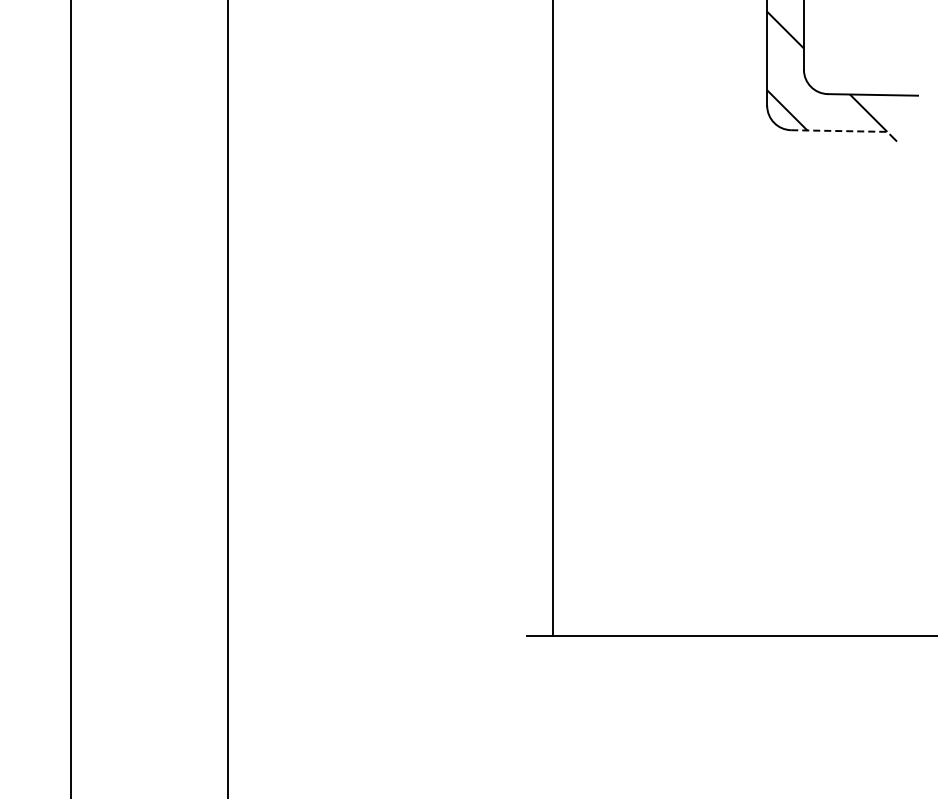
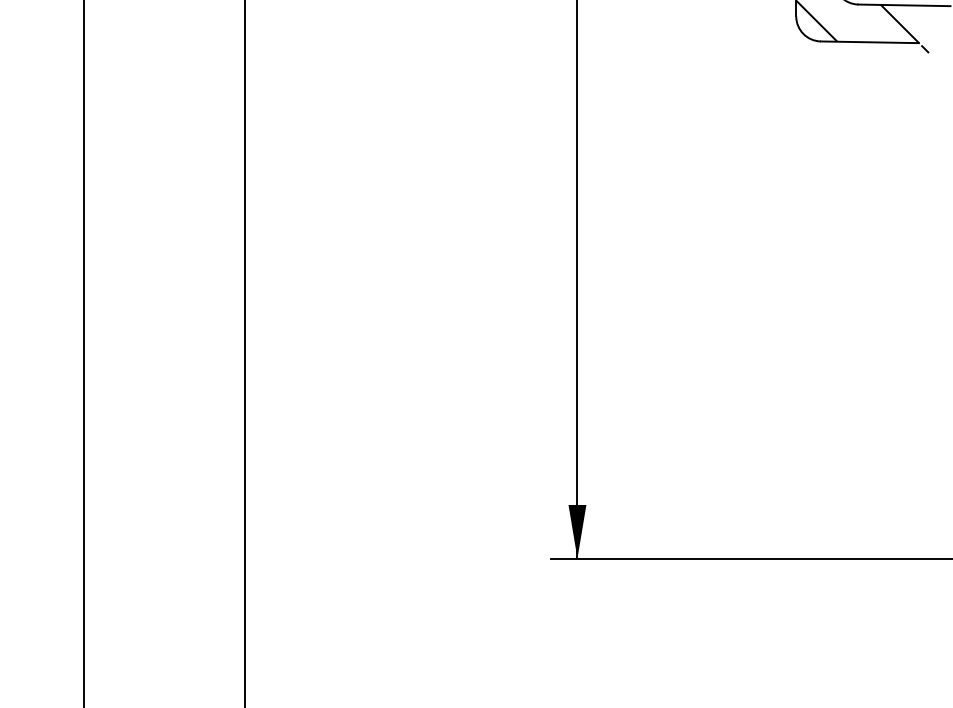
line: (839, 131) -> (870, 42), dashed -> solid
fill: (552, 609) -> (576, 531), added

